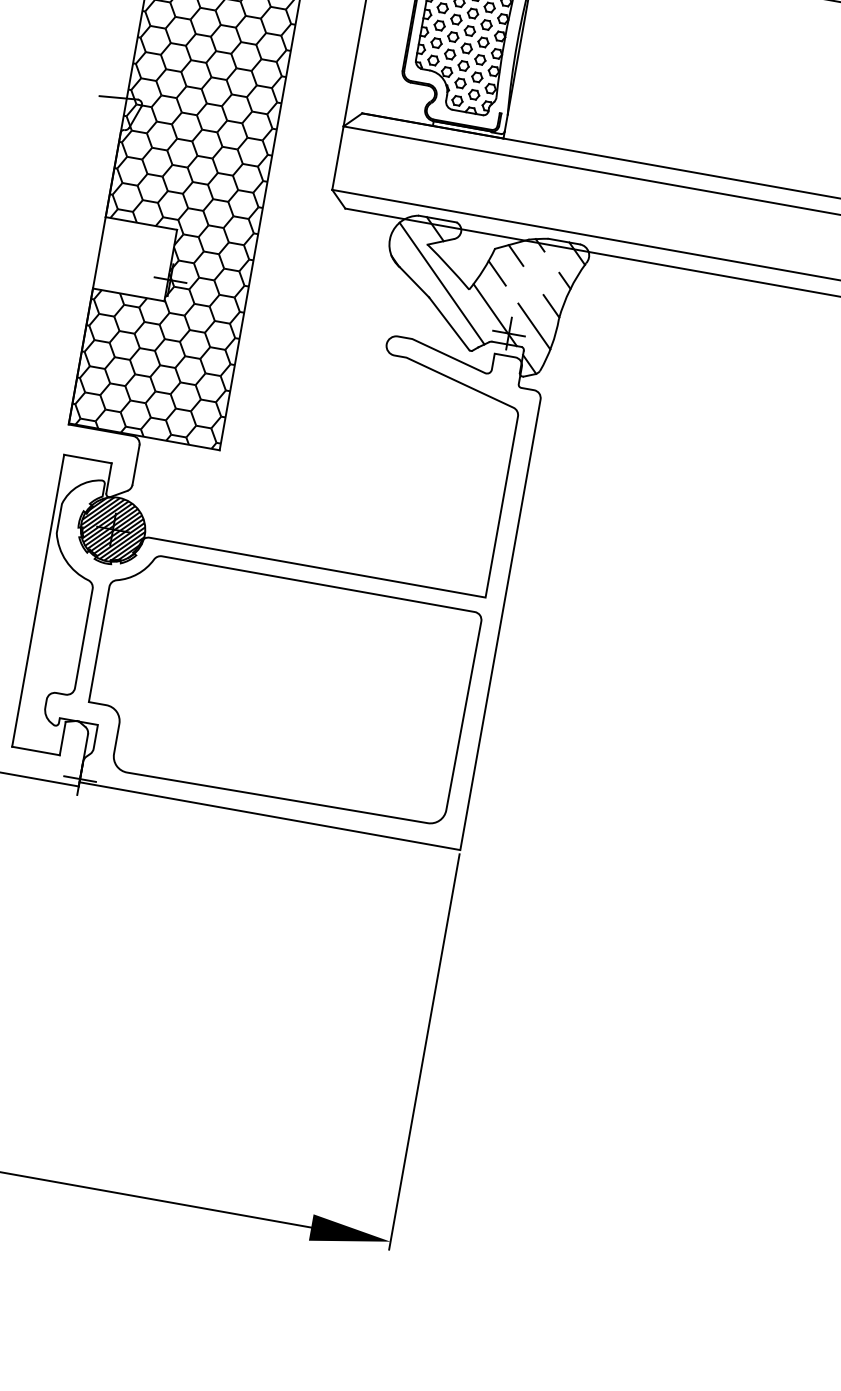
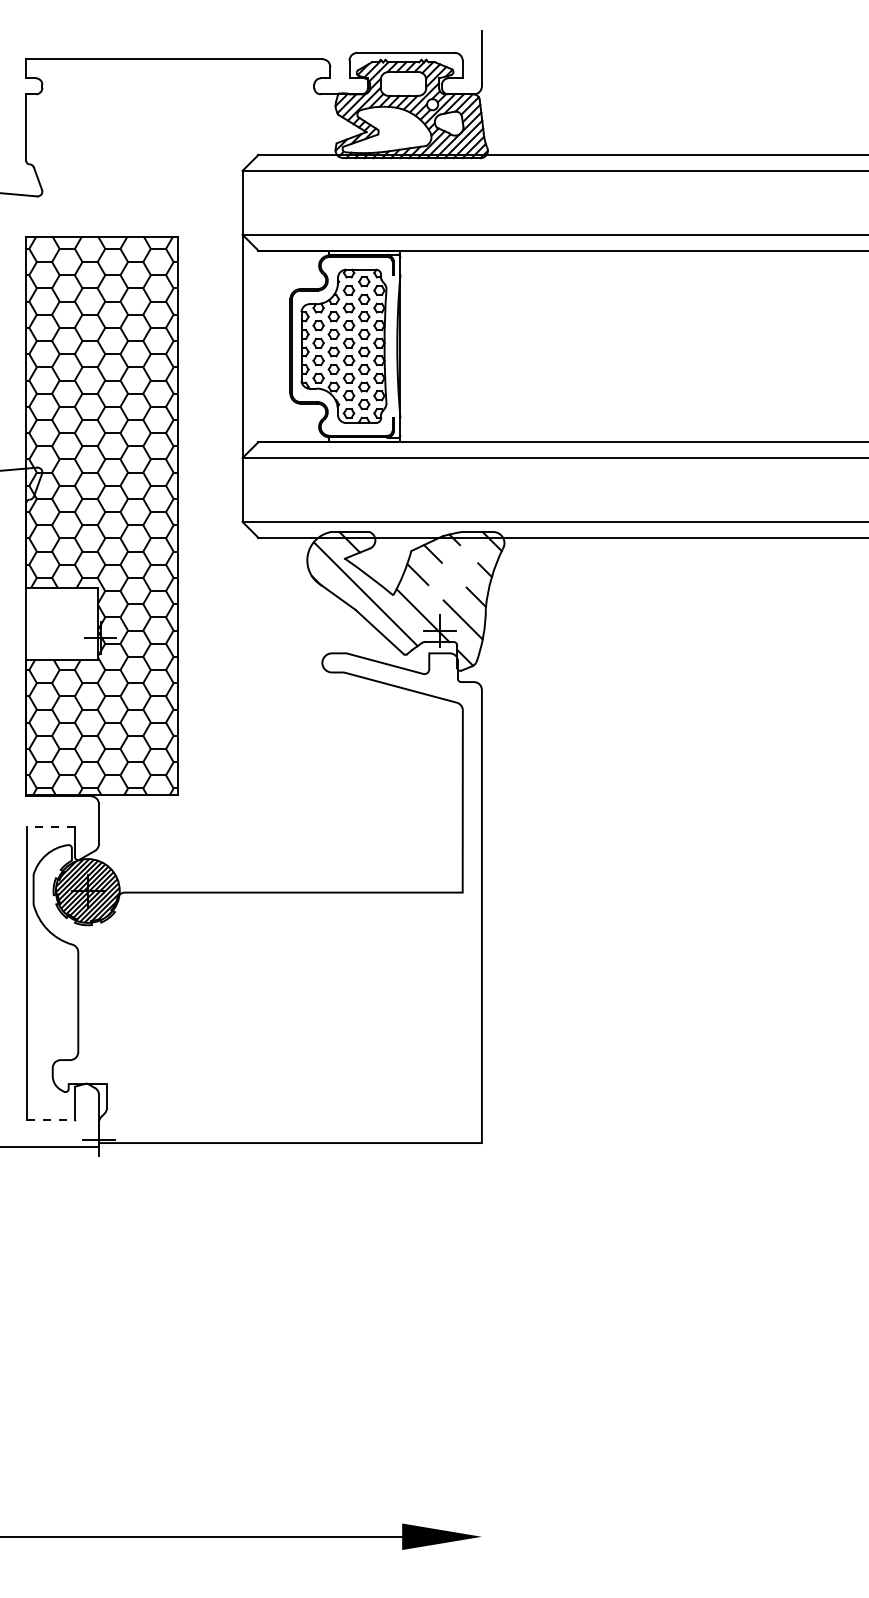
line: (88, 459) -> (51, 826), solid -> dashed
part: (280, 688) -> (278, 1016), removed
line: (36, 751) -> (51, 1120), solid -> dashed
line: (424, 1051) -> (481, 1345), removed

